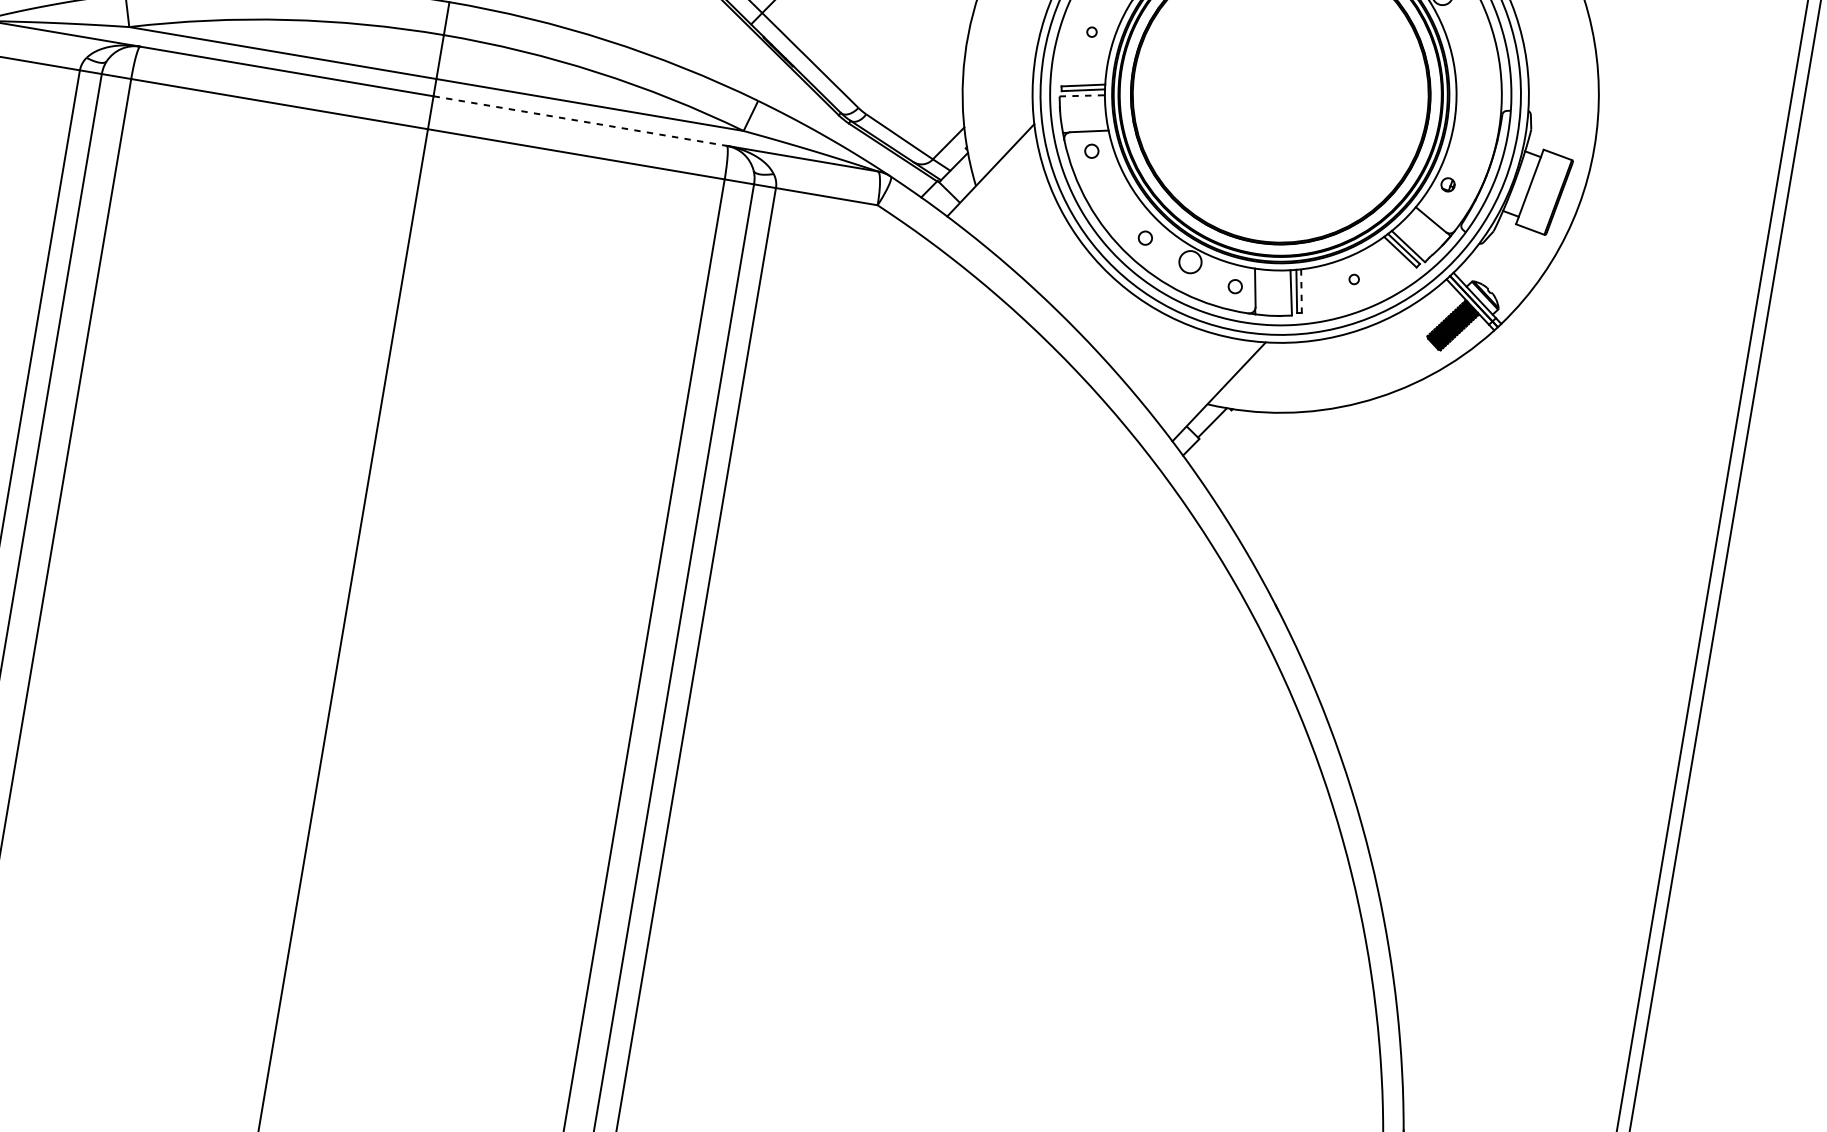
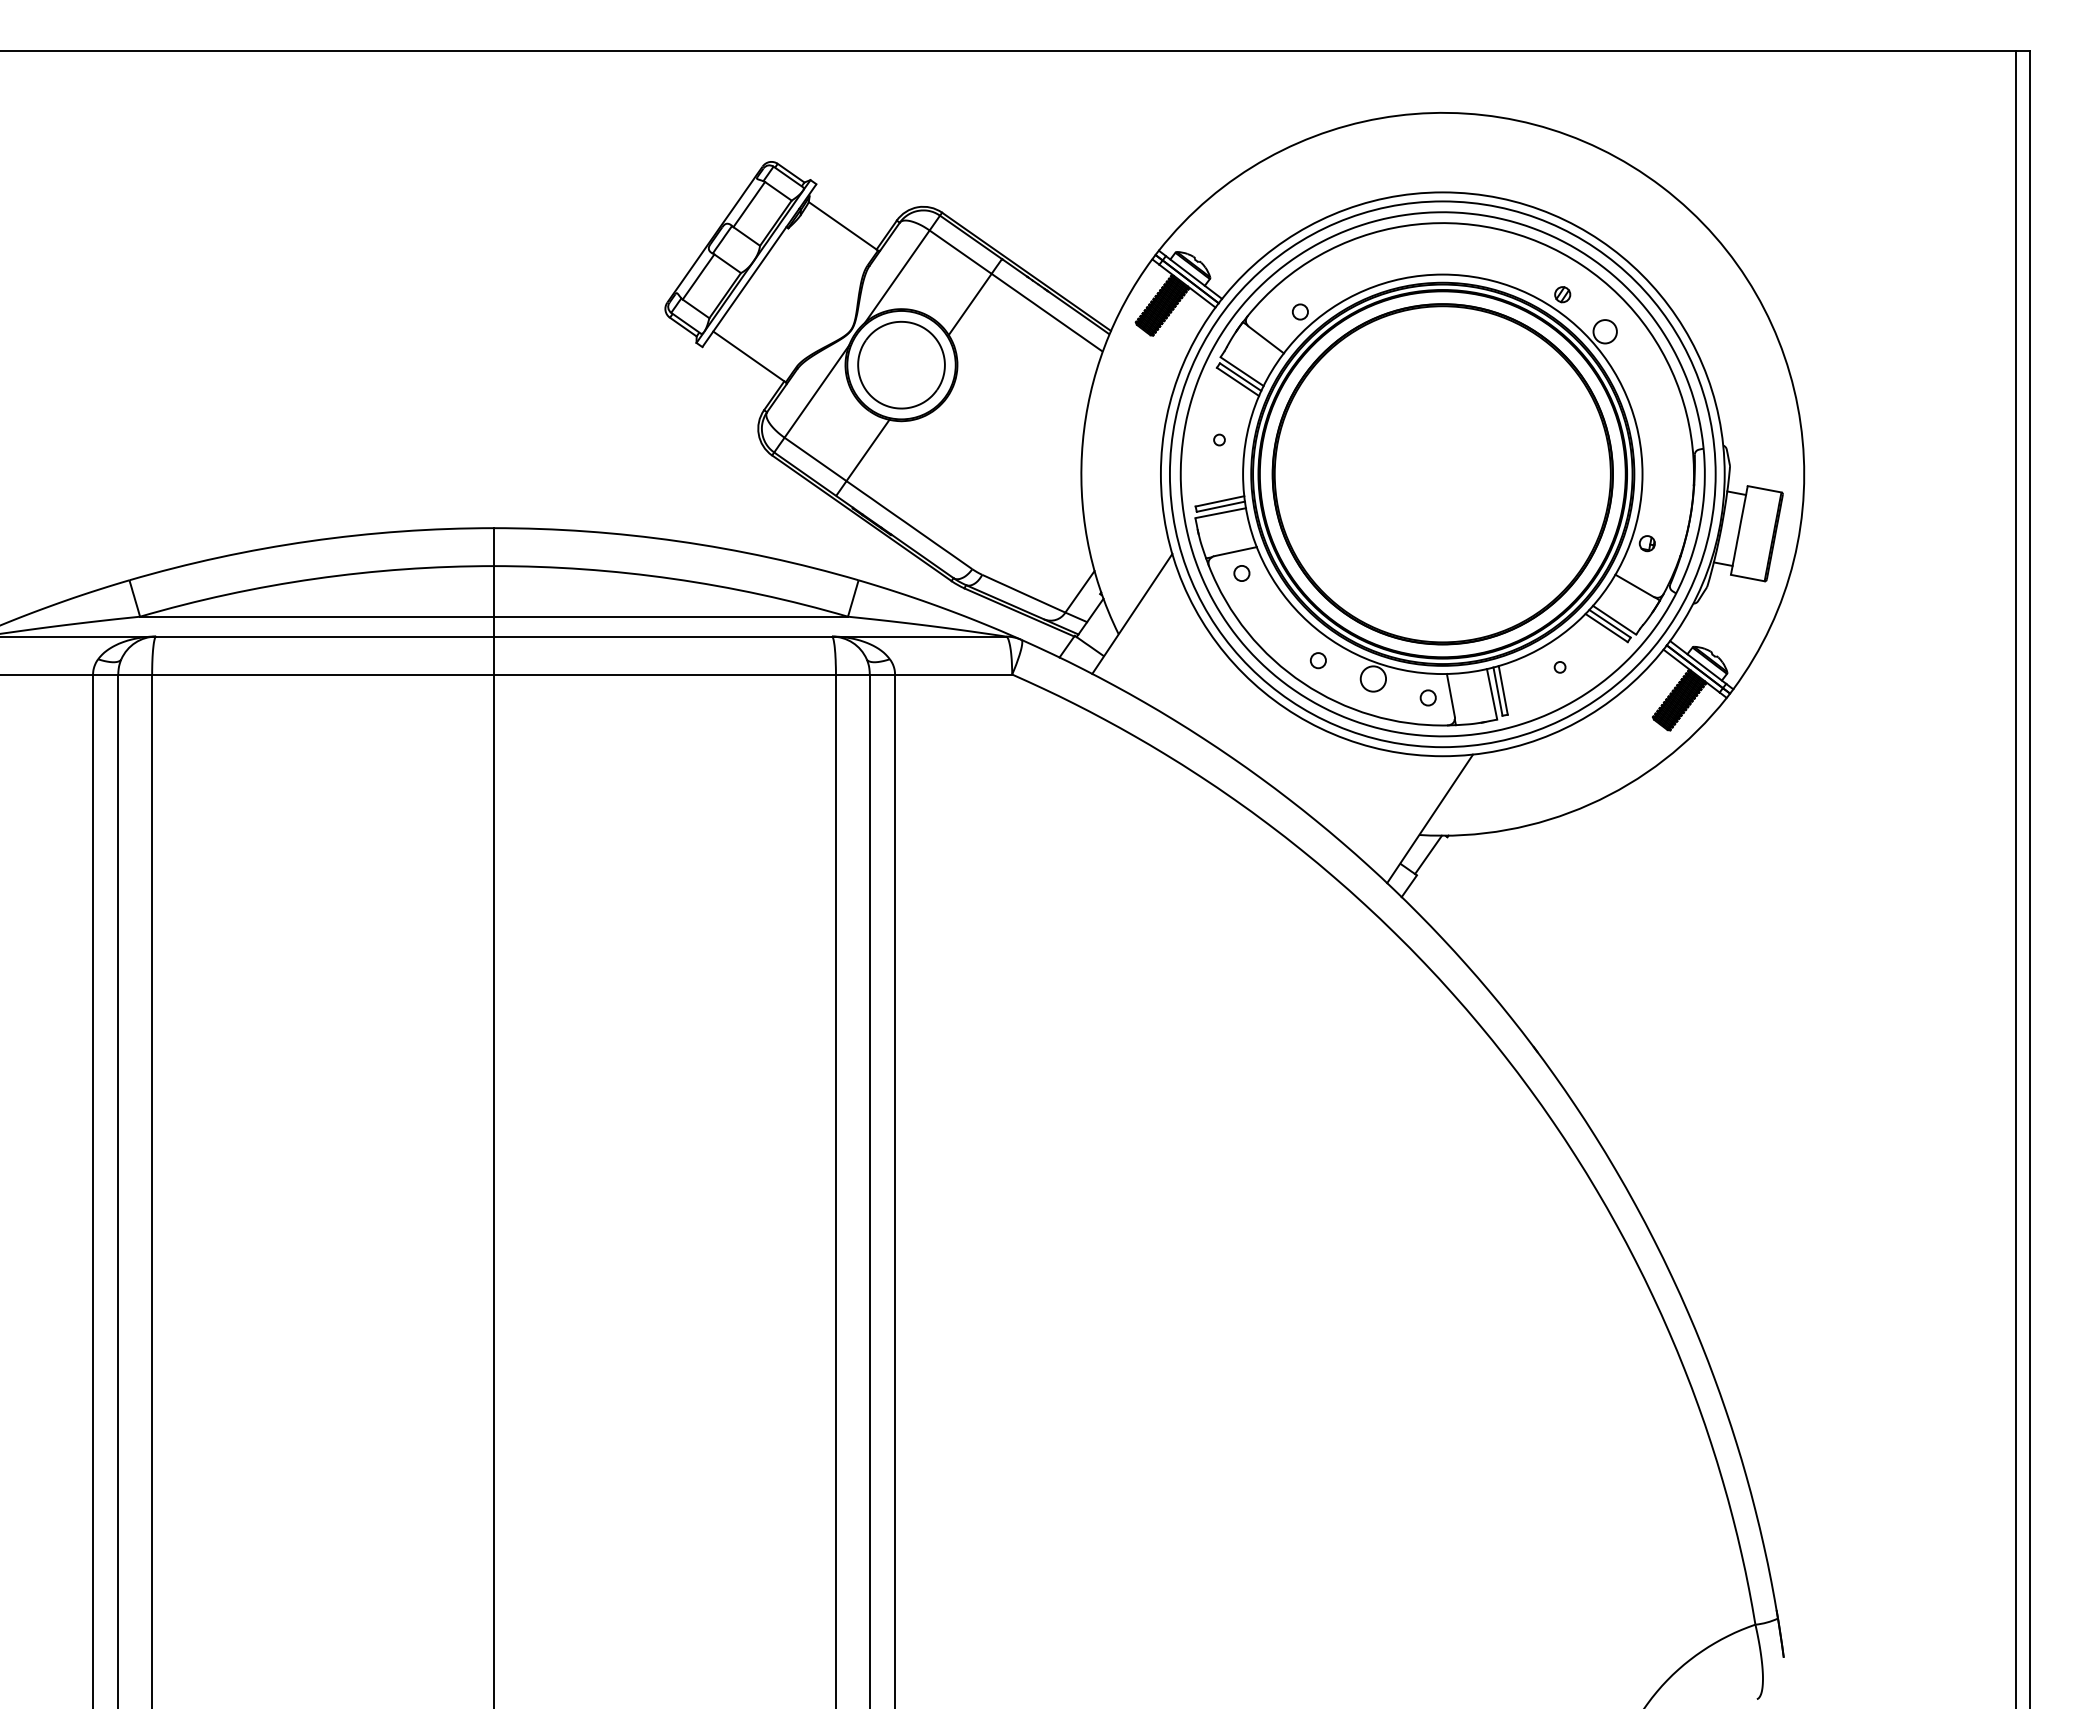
line: (1082, 96) -> (1220, 513), dashed -> solid
line: (580, 121) -> (663, 636), dashed -> solid
line: (1301, 291) -> (1503, 690), dashed -> solid

